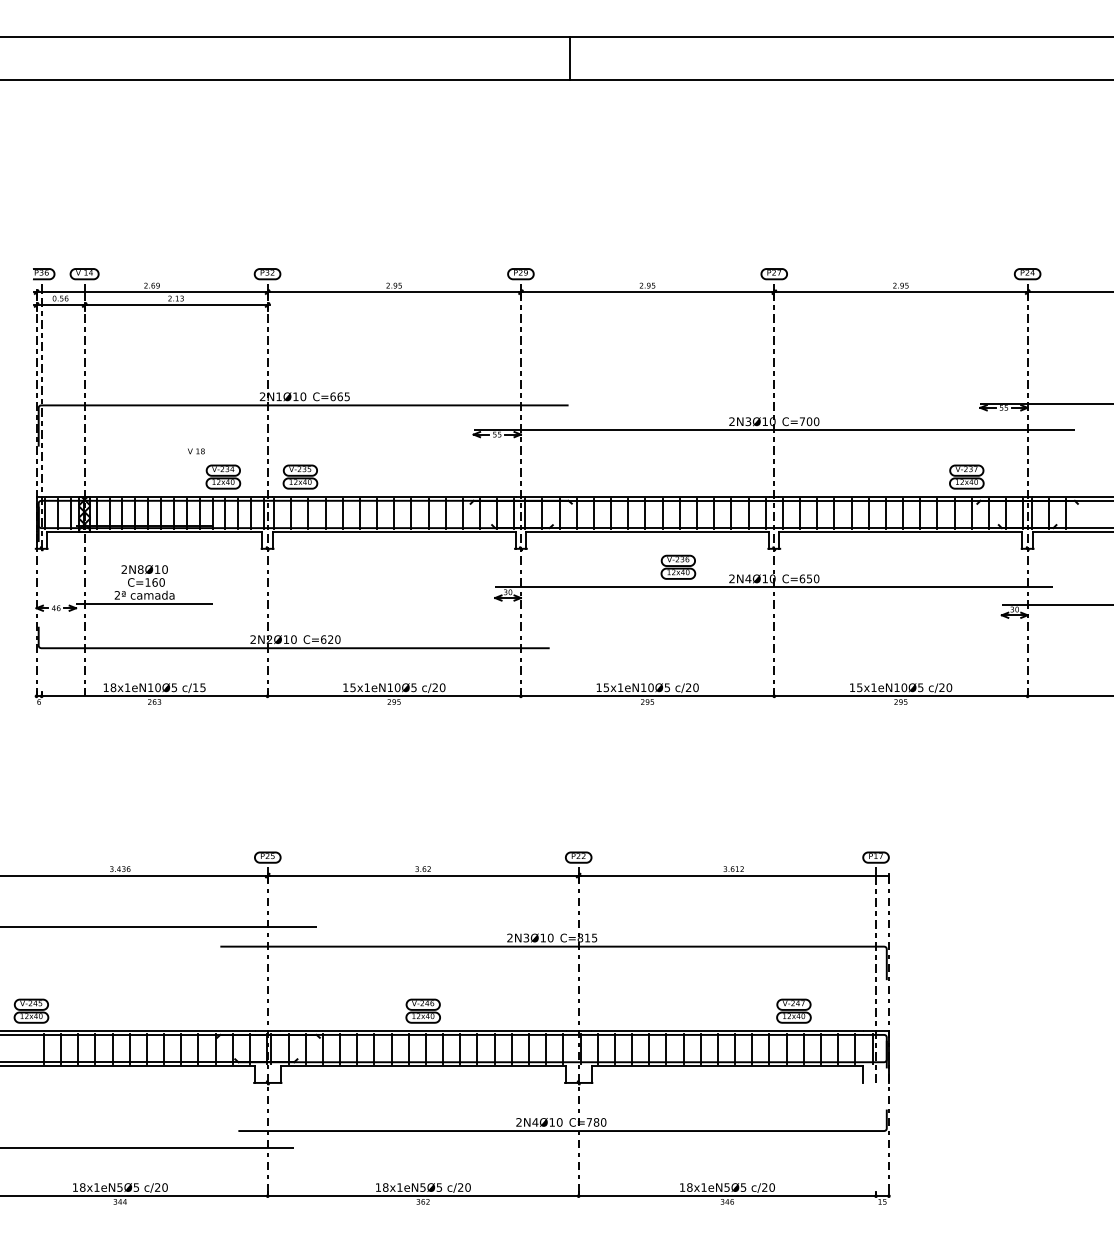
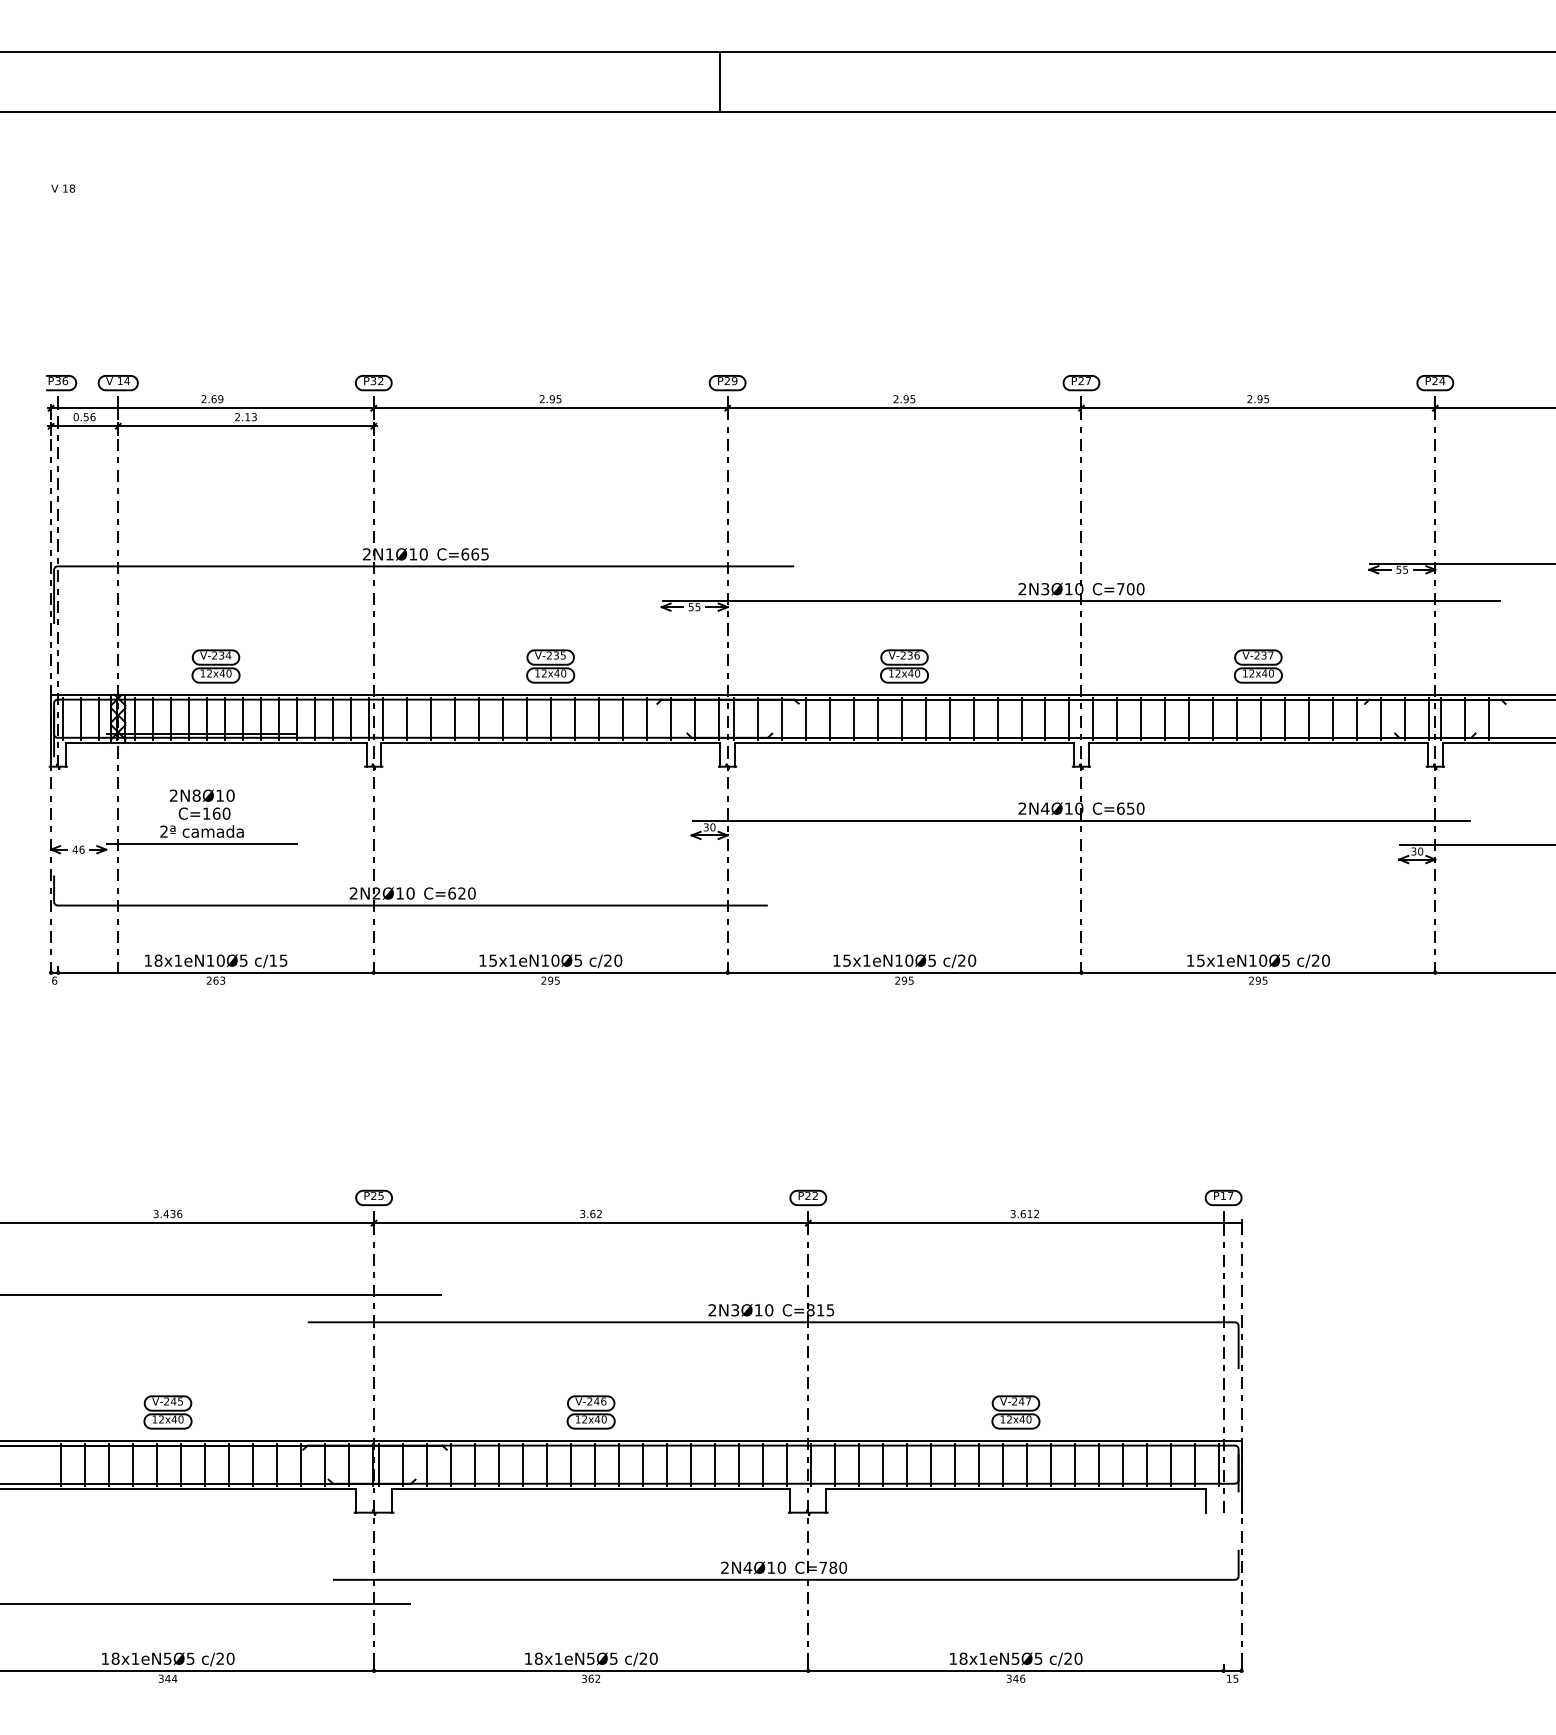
line: (570, 58) -> (720, 82), moved
text: (196, 451) -> (63, 188), moved
part: (222, 477) -> (215, 666), moved
part: (300, 477) -> (550, 666), moved
part: (966, 477) -> (1257, 666), moved
part: (678, 567) -> (904, 666), moved
part: (31, 1011) -> (167, 1412), moved
part: (793, 1011) -> (1015, 1412), moved

